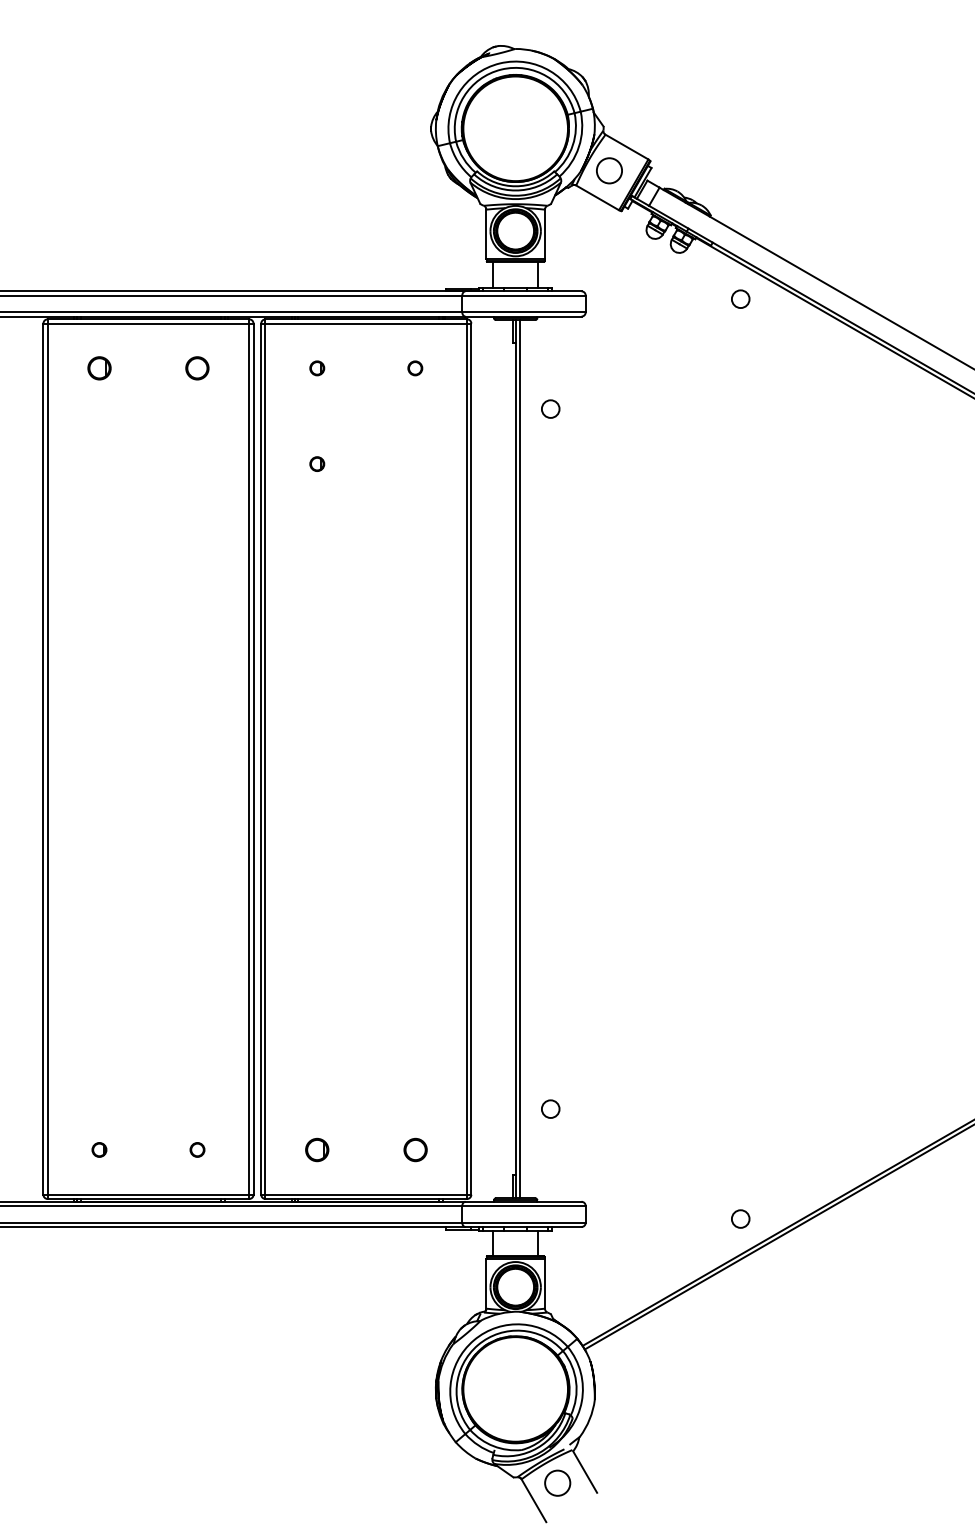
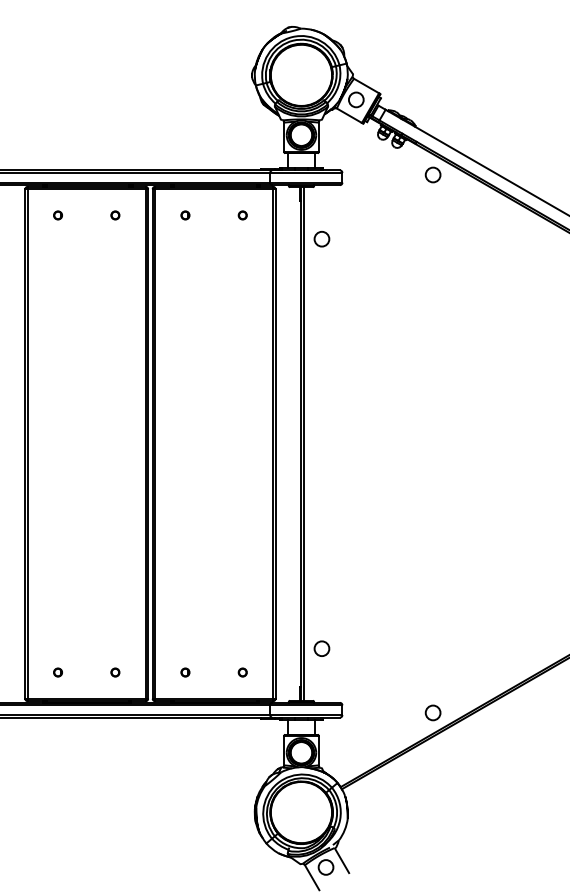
circle: (739, 298) -> (432, 174), size x1.43
part: (98, 368) -> (57, 215), size x0.62
part: (197, 368) -> (115, 215), size x0.62
circle: (549, 409) -> (321, 239), size x1.43
part: (317, 464) -> (185, 271), removed
circle: (549, 1108) -> (321, 648), size x1.43
part: (317, 1149) -> (185, 672), size x0.62
part: (414, 1149) -> (242, 672), size x0.62
circle: (739, 1218) -> (432, 712), size x1.43

